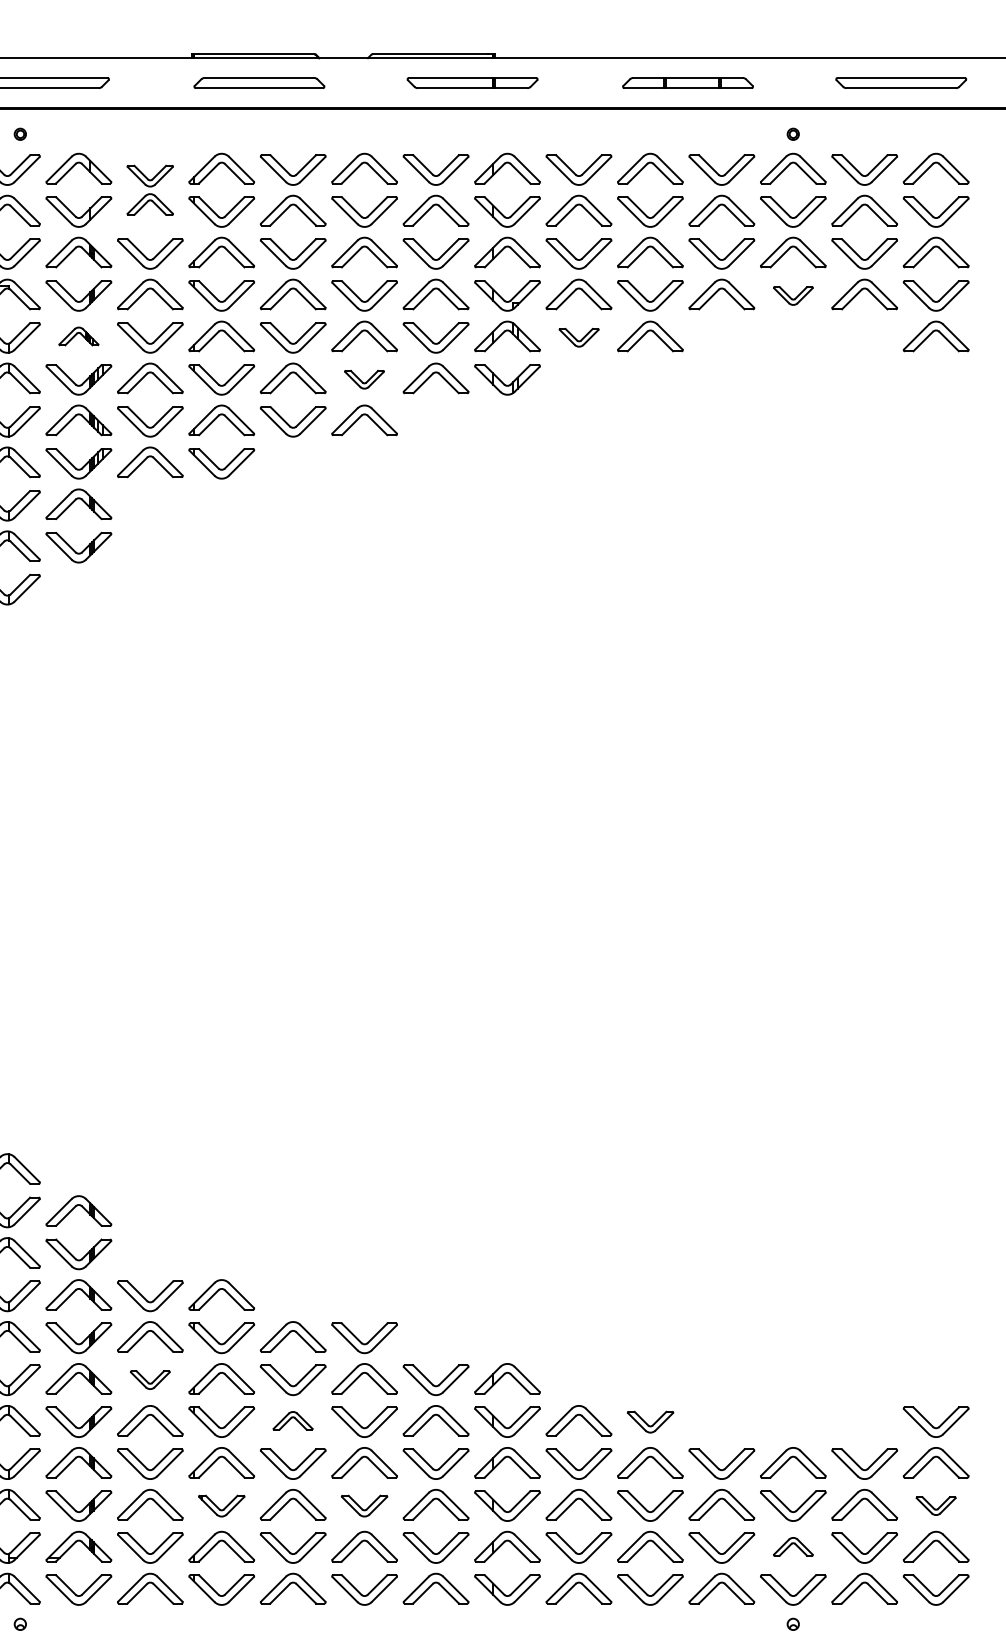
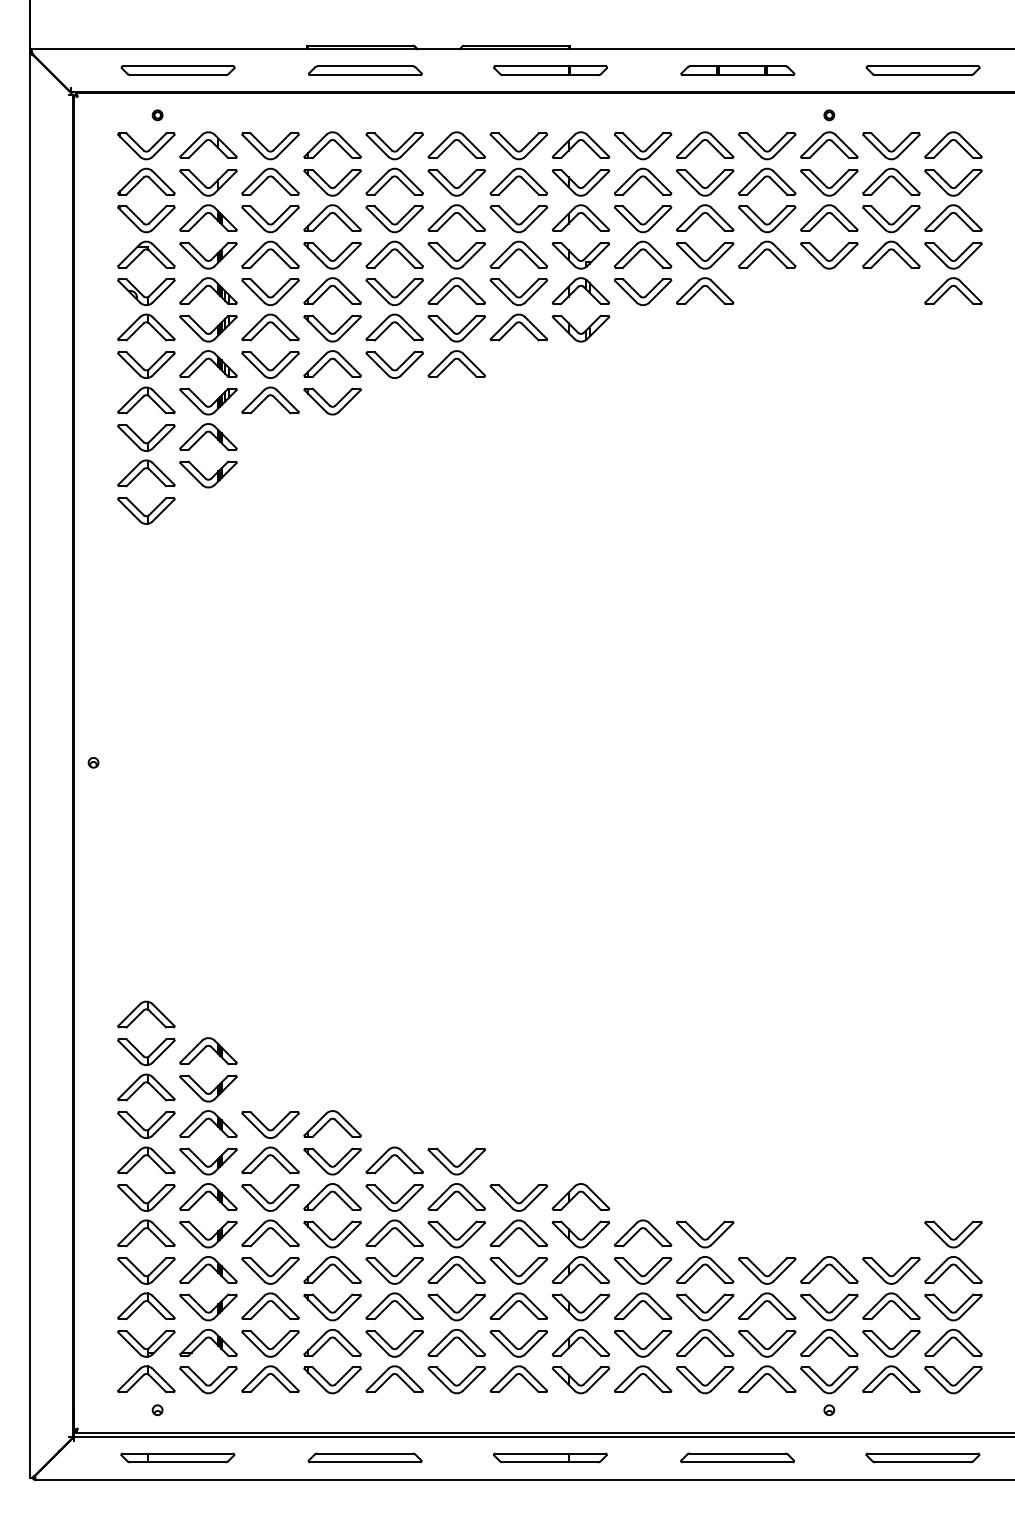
part: (150, 189) -> (270, 163), size x1.43
part: (793, 295) -> (829, 255), size x1.67
part: (78, 335) -> (208, 290), size x1.67
part: (579, 337) -> (643, 291), size x1.67
part: (364, 379) -> (456, 328), size x1.67
part: (150, 1379) -> (270, 1197), size x1.67
part: (292, 1420) -> (394, 1233), size x1.67
part: (650, 1422) -> (705, 1234), size x1.43
part: (221, 1506) -> (332, 1307), size x1.43
part: (364, 1506) -> (456, 1307), size x1.43
part: (936, 1506) -> (953, 1307), size x1.67
part: (793, 1546) -> (829, 1342), size x1.67

